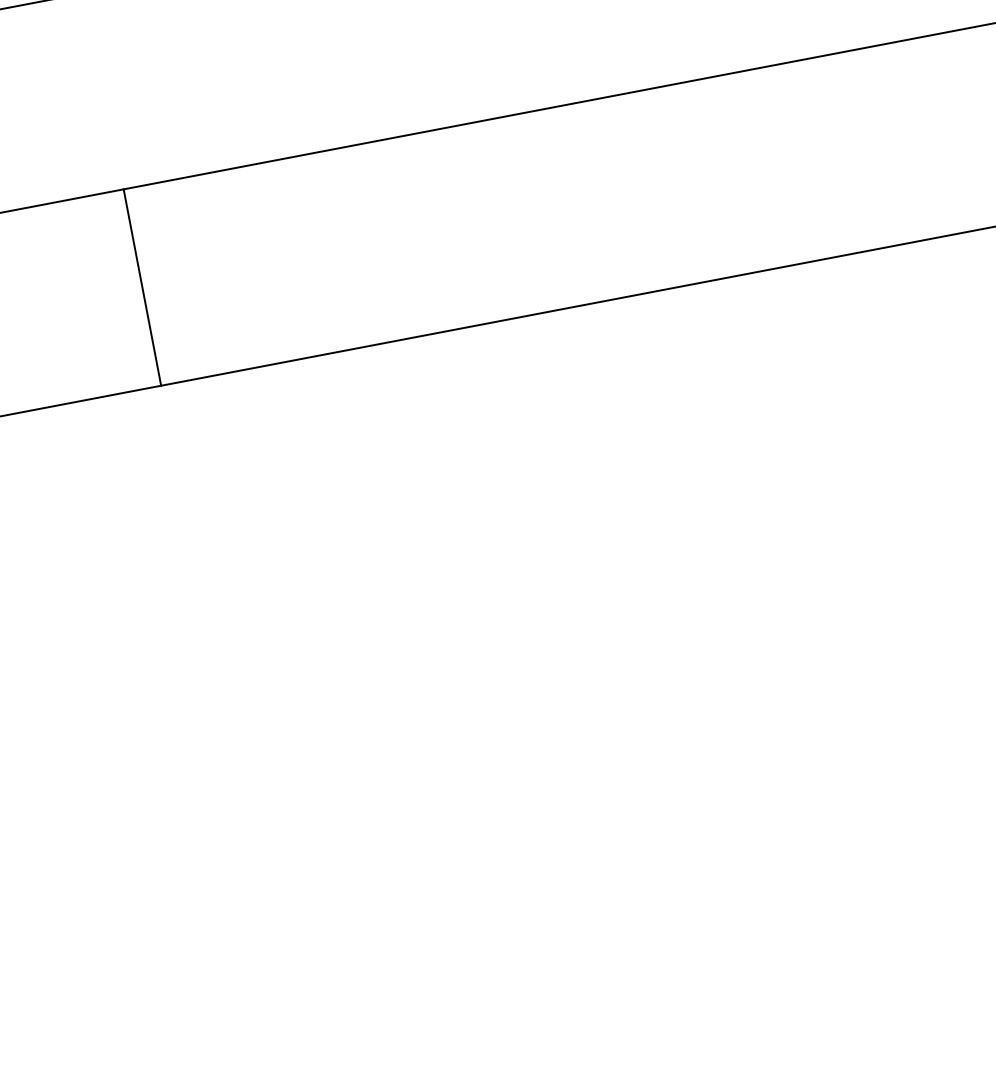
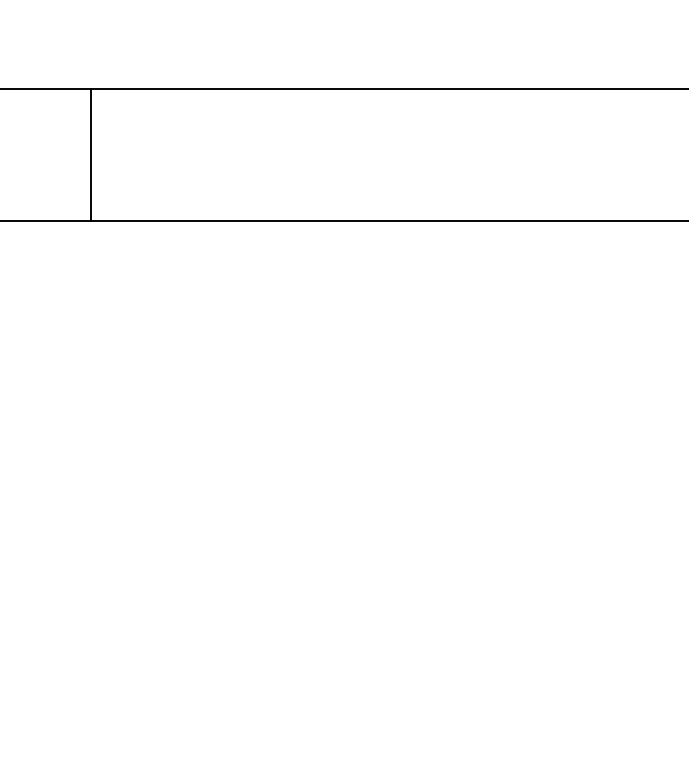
line: (141, 286) -> (90, 154), moved

